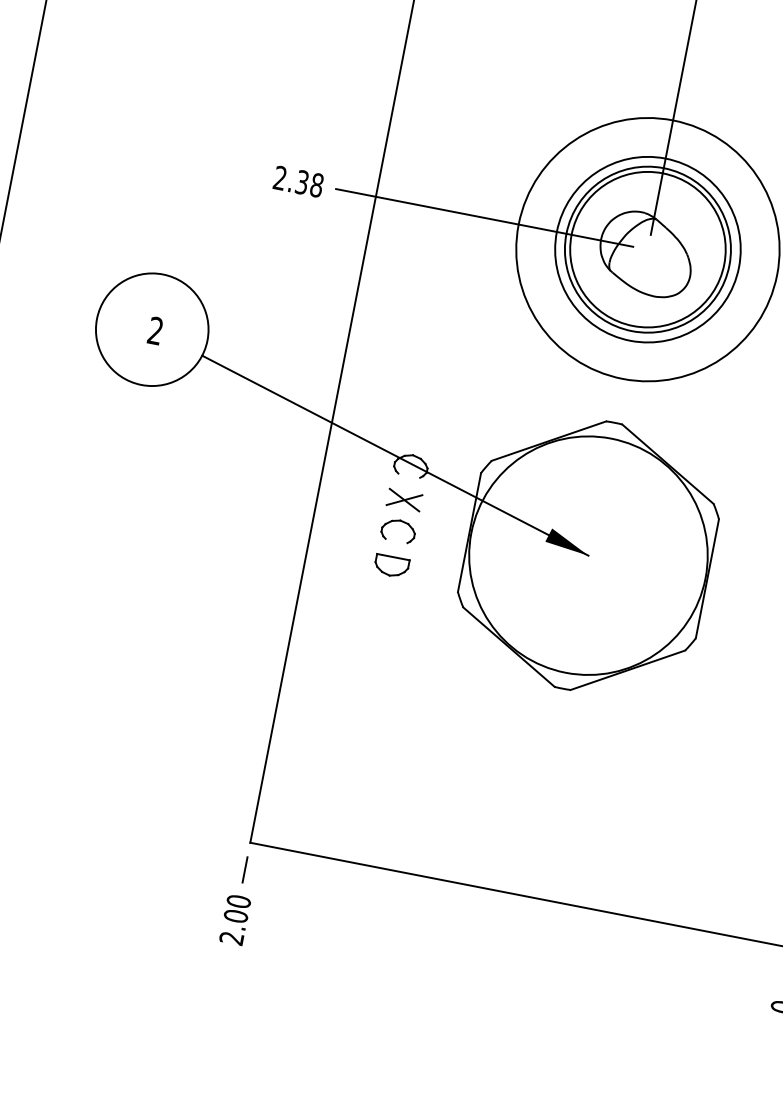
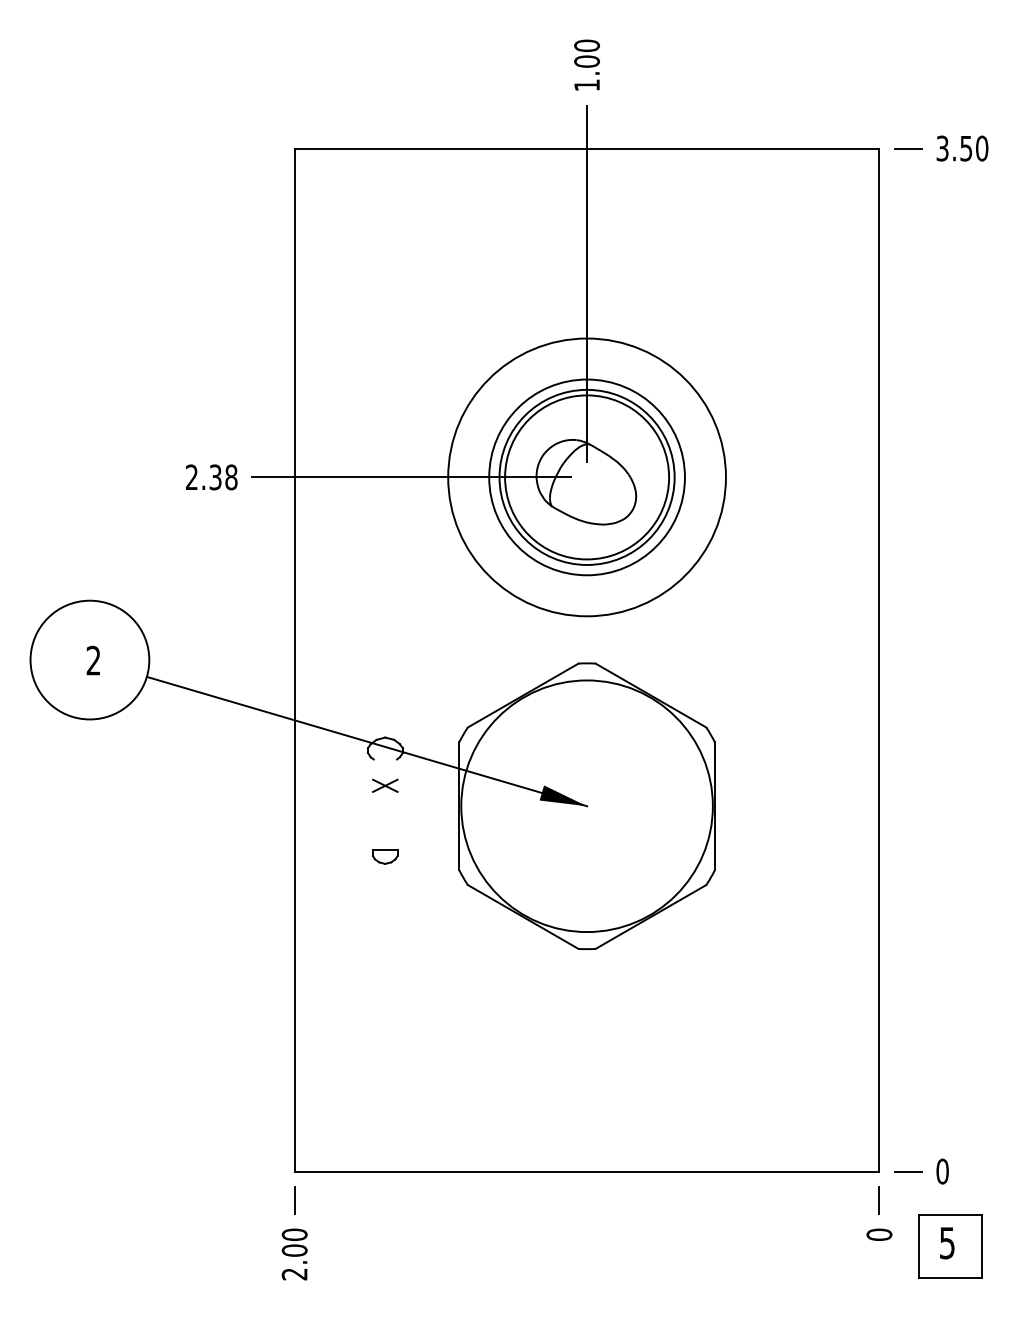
part: (403, 499) -> (384, 785), size x0.7
part: (398, 521) -> (383, 809), removed
part: (390, 565) -> (384, 856), size x0.7

